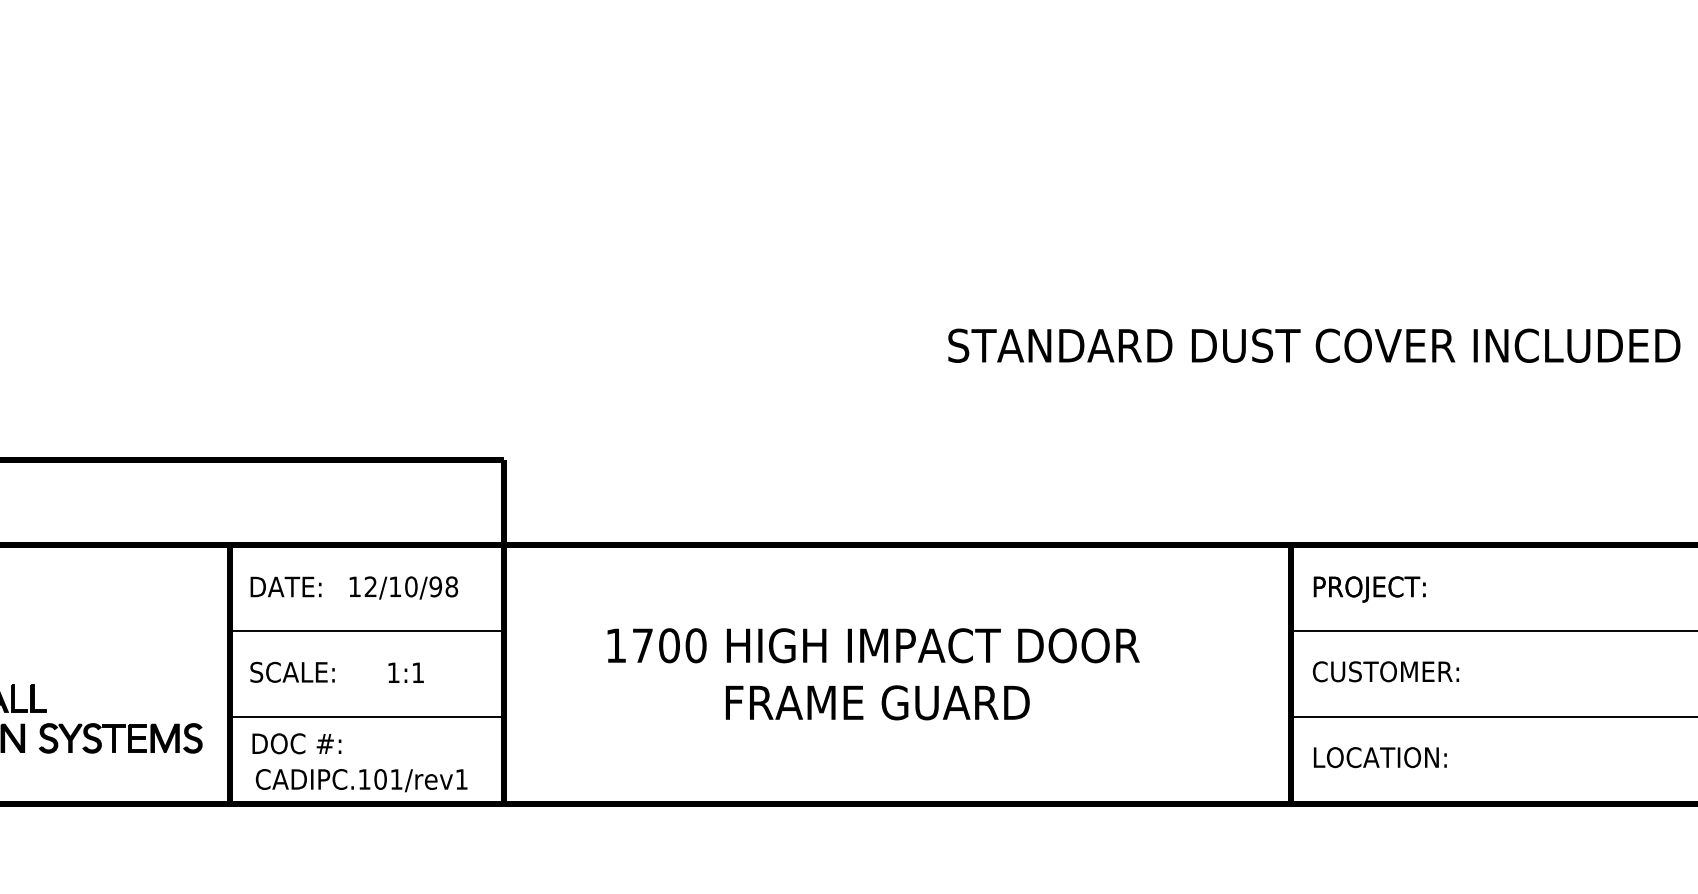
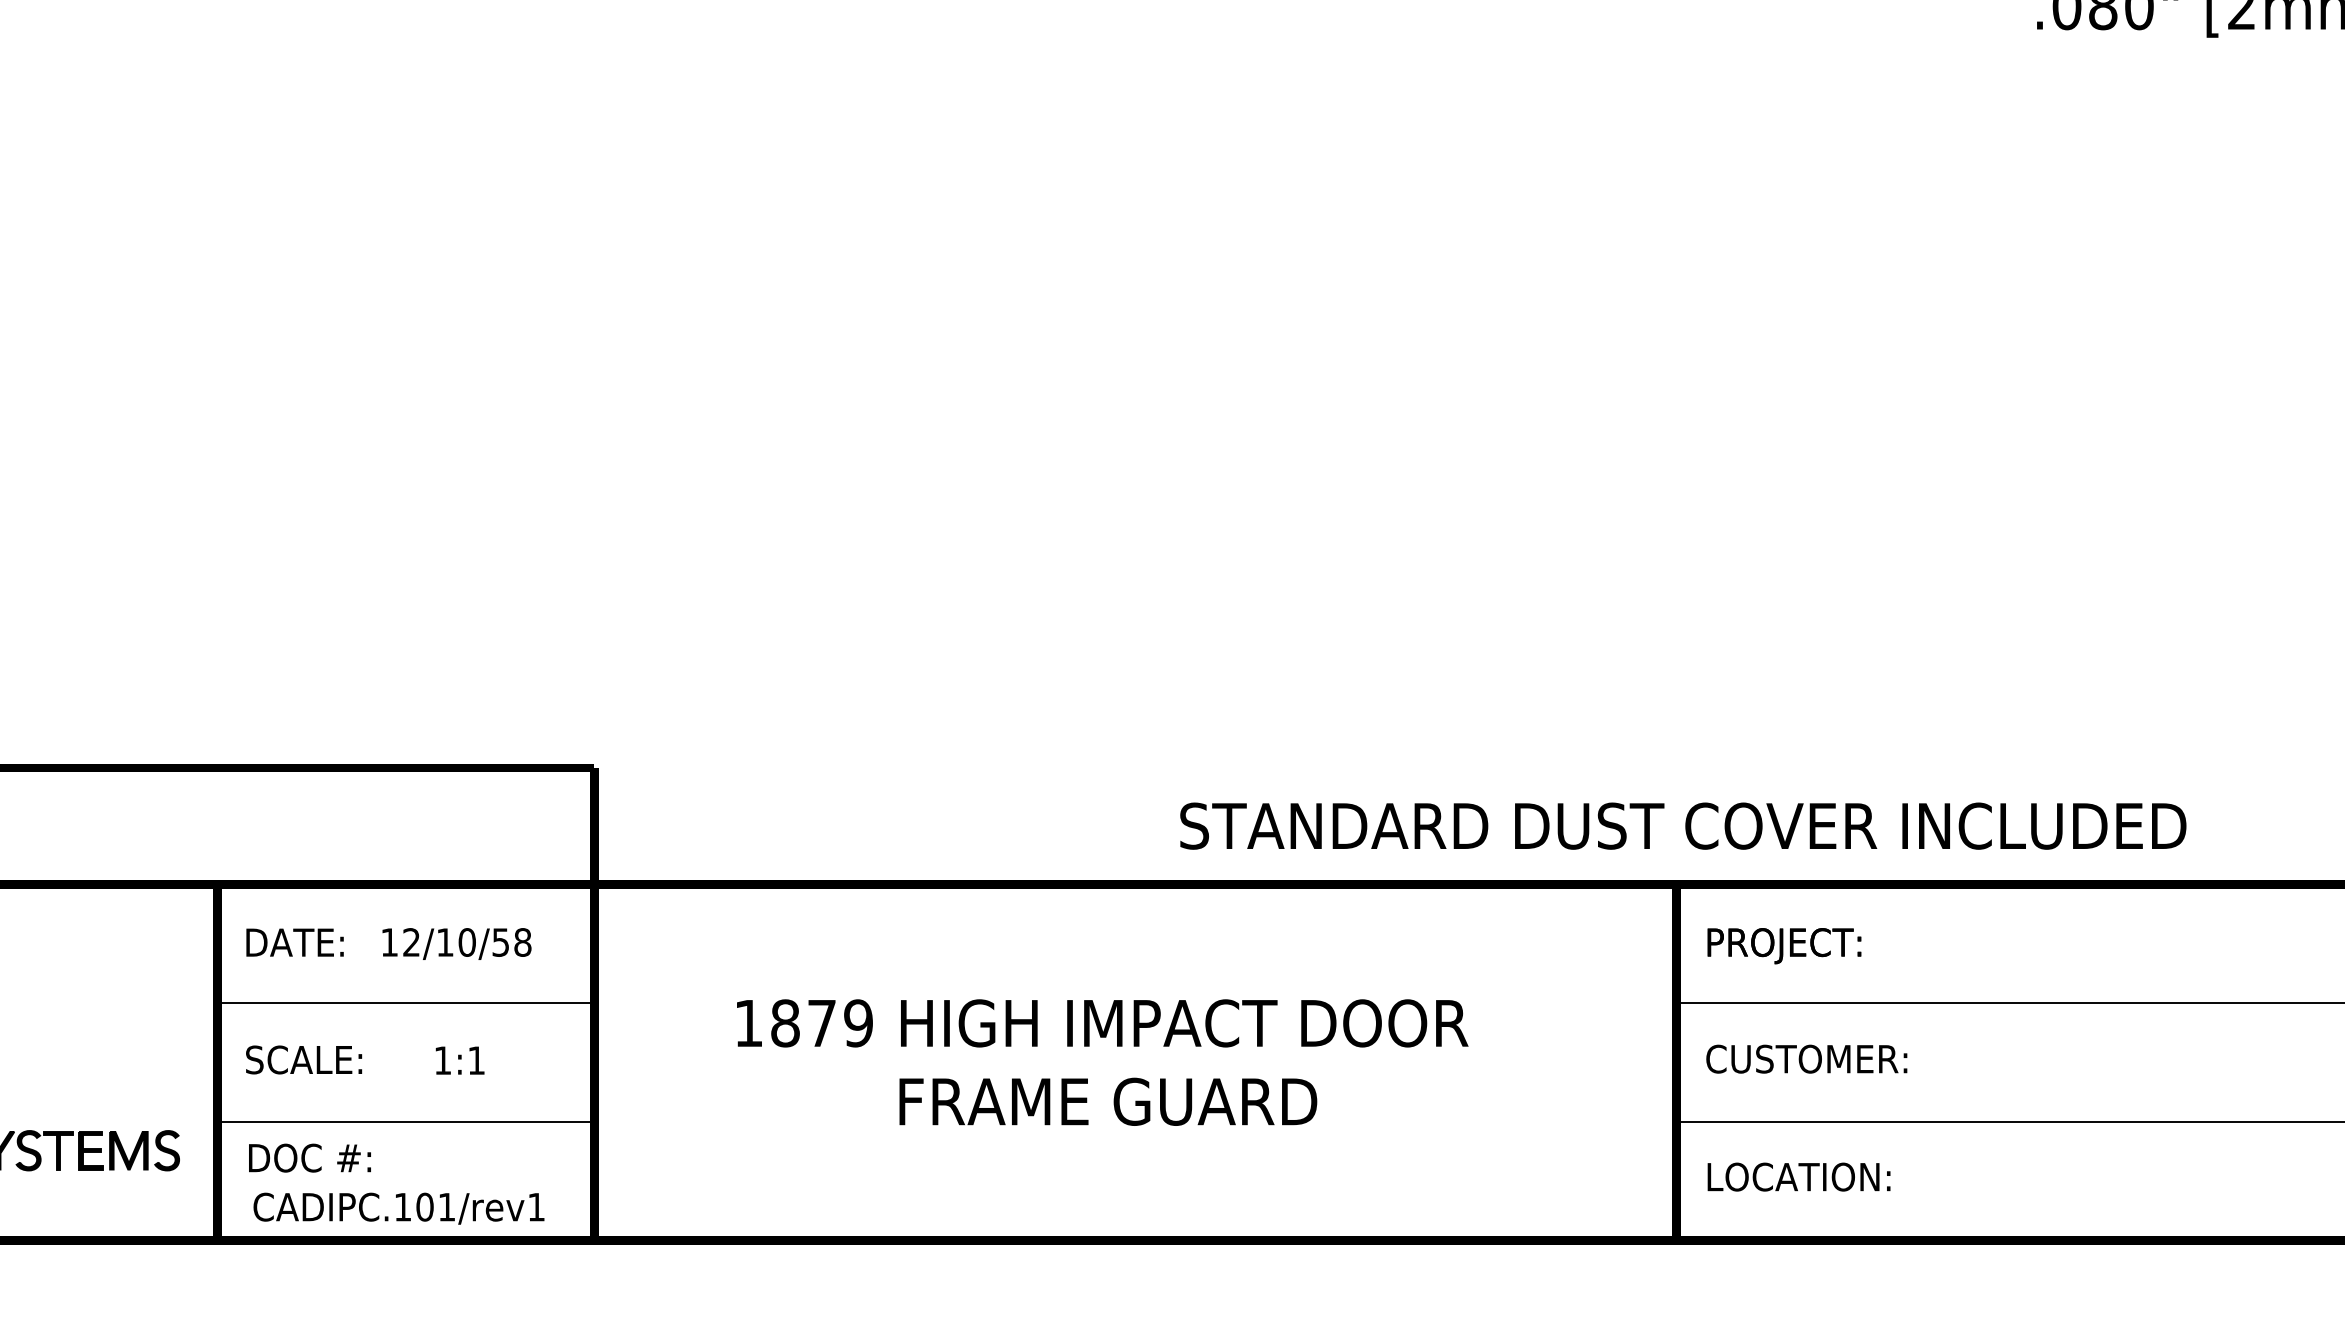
text: (1314, 345) -> (1683, 825), moved
text: (435, 586) -> (500, 942), 12/10/98 -> 12/10/58
text: (669, 645) -> (822, 1023), 1700 -> 1879

